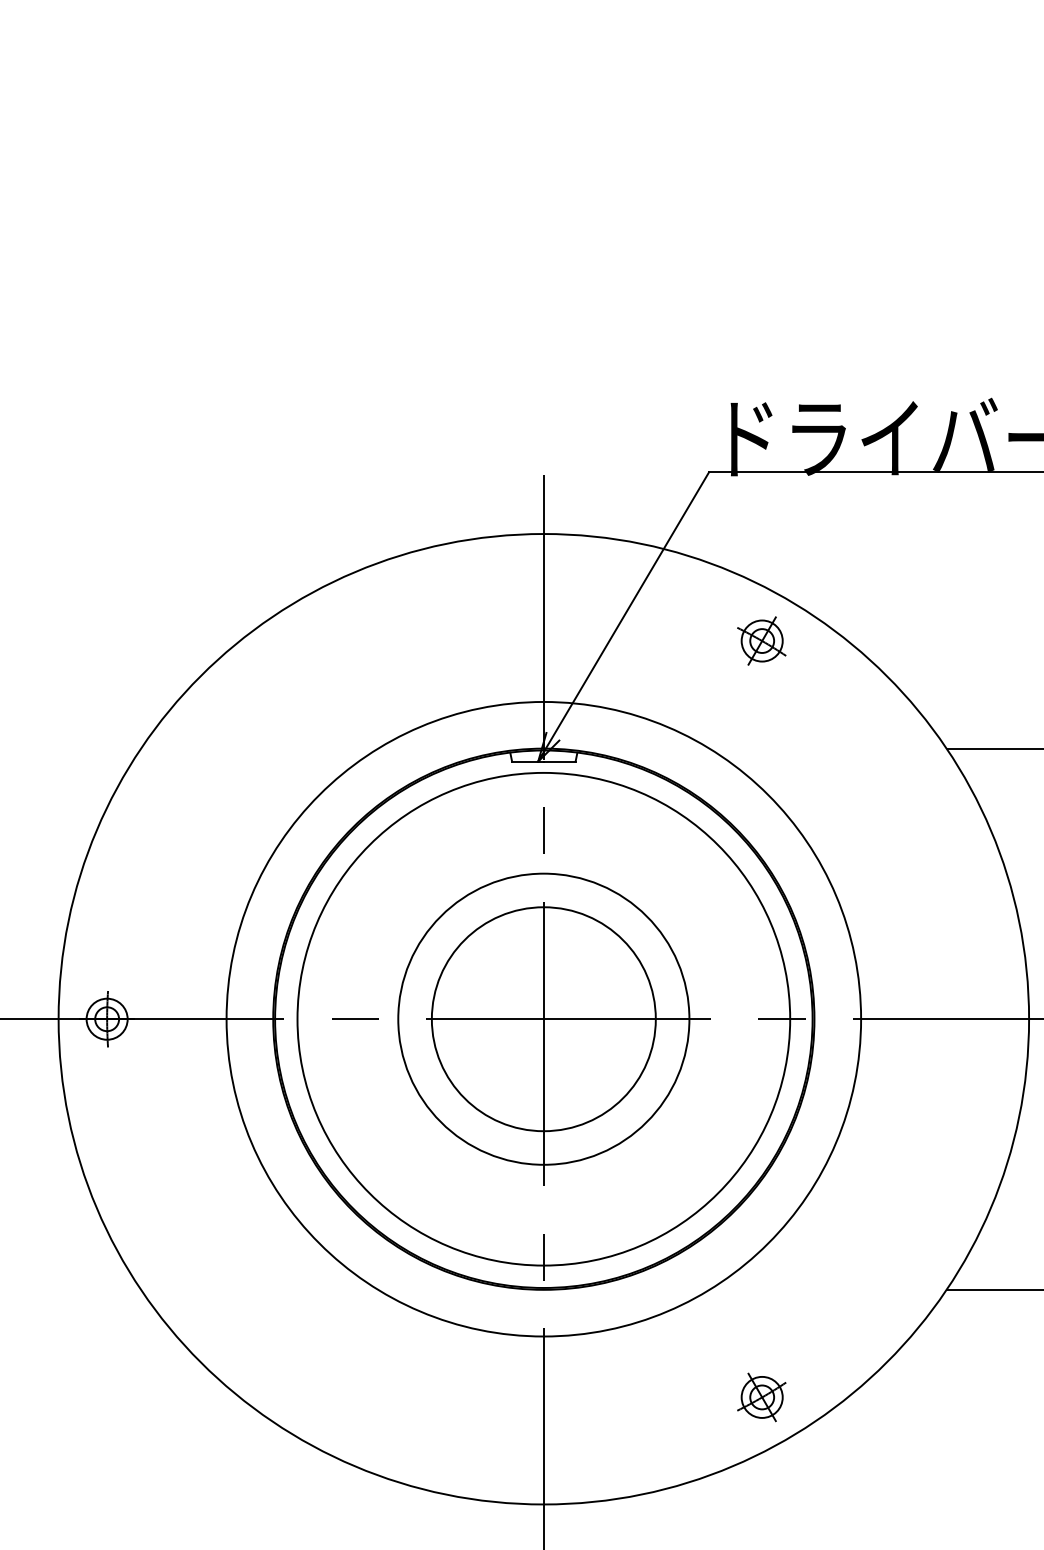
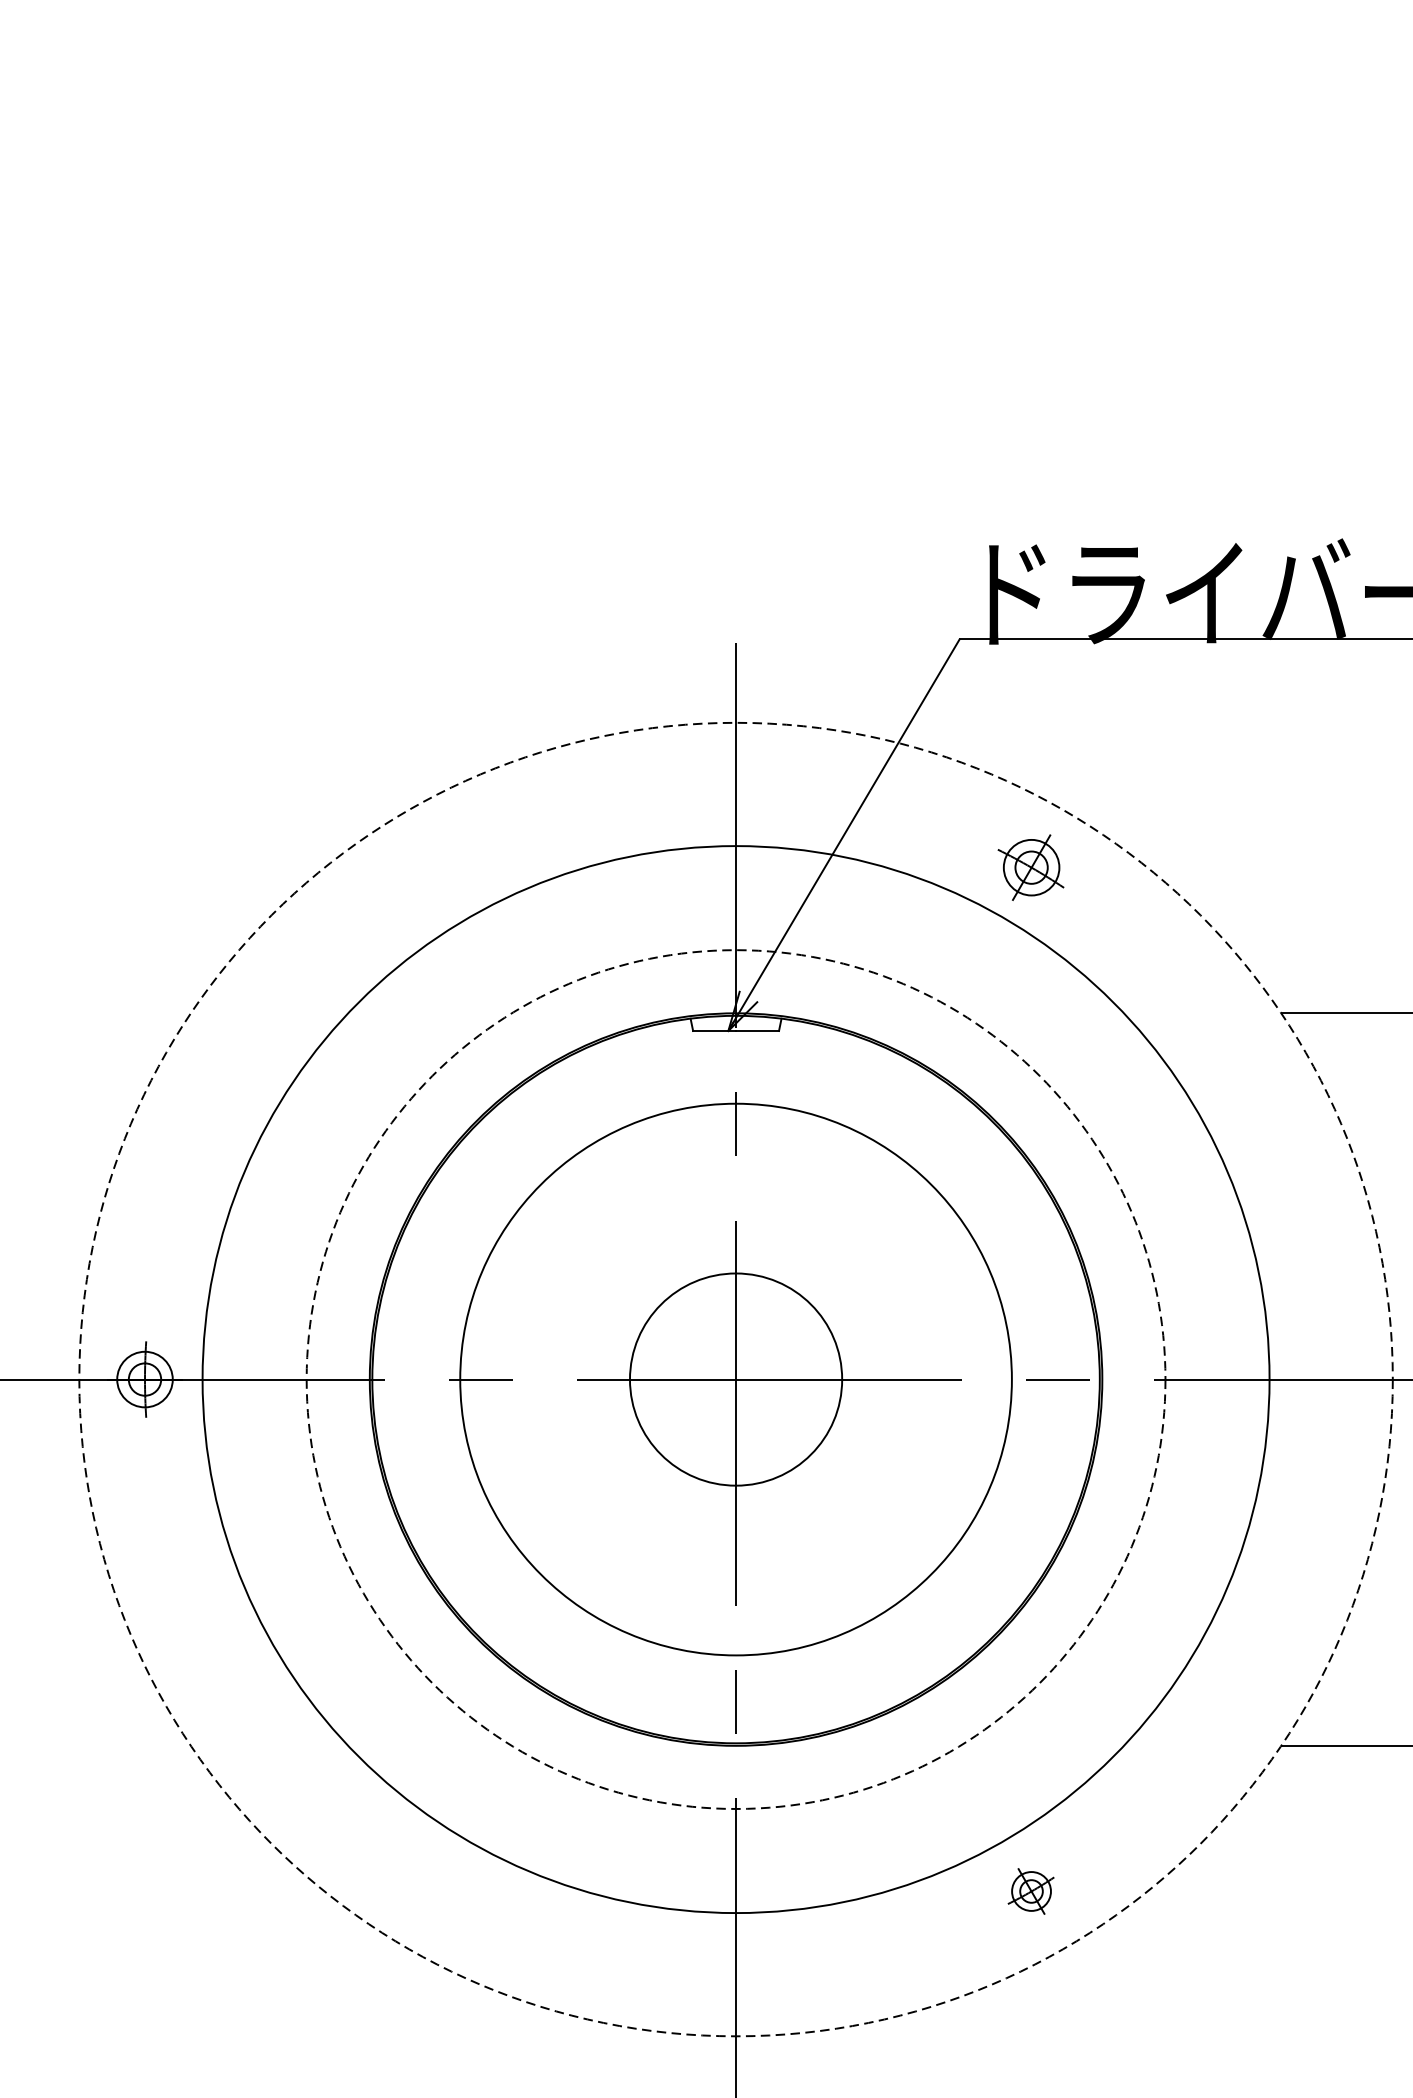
circle: (543, 1018) -> (735, 1378), size x1.4
circle: (543, 1018) -> (735, 1378), size x1.6
circle: (543, 1018) -> (735, 1378), solid -> dashed
circle: (543, 1019) -> (735, 1379), size x0.7
circle: (543, 1019) -> (735, 1379), solid -> dashed
part: (761, 1397) -> (1030, 1891), size x0.7

